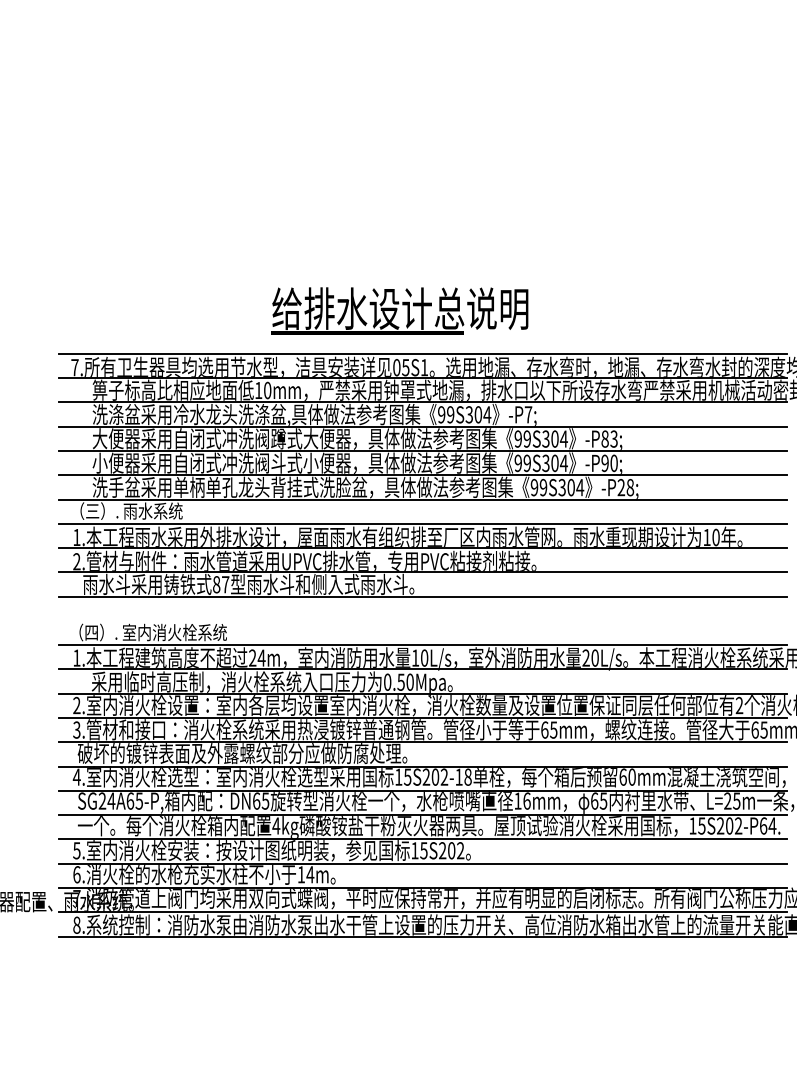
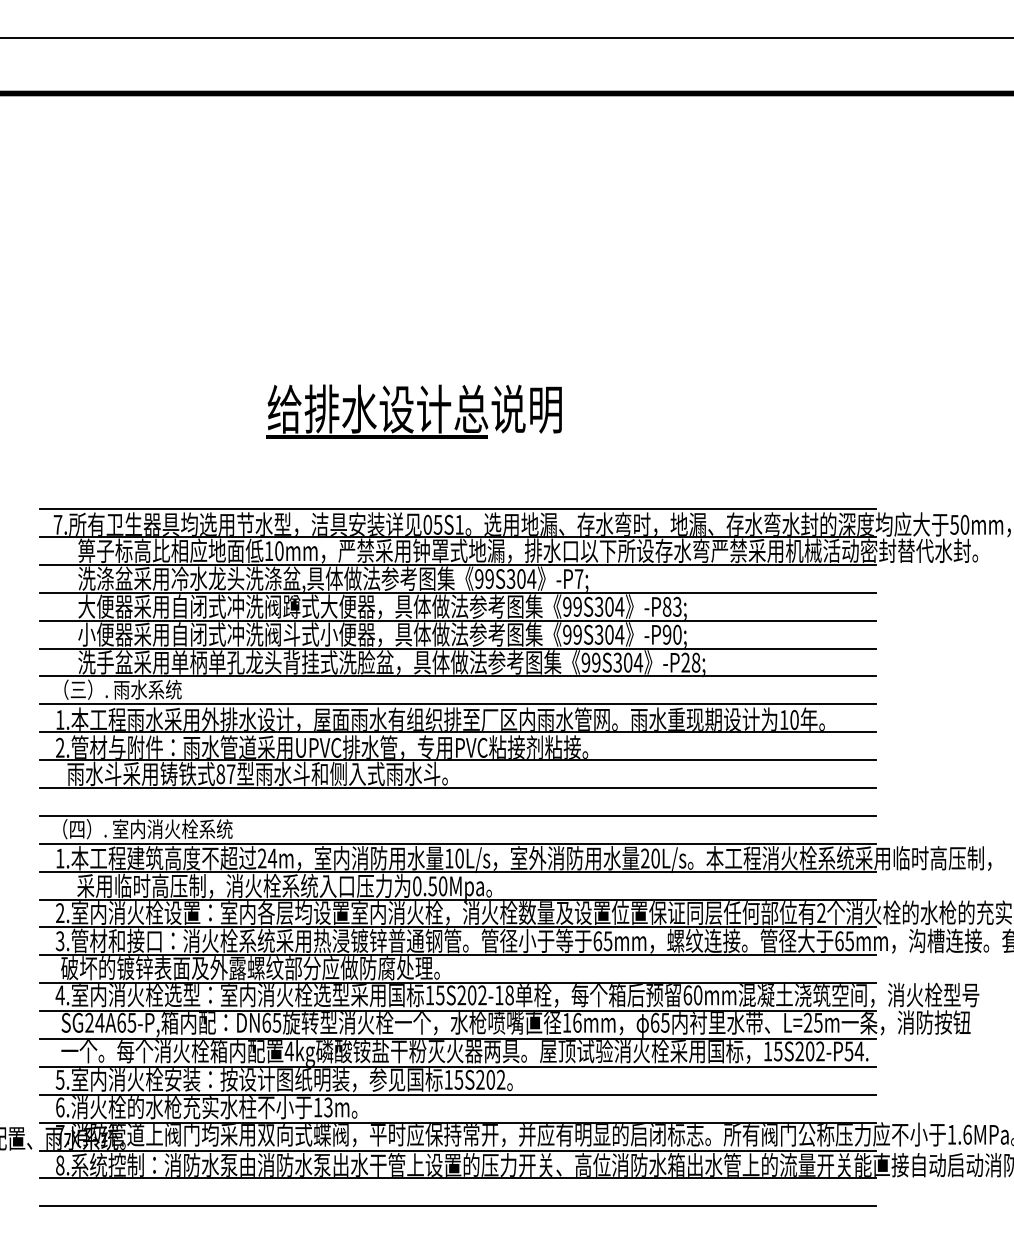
text: (399, 310) -> (413, 411), moved
line: (422, 620) -> (457, 815), added
text: (763, 826) -> (848, 1051), 15S202-P64. -> 15S202-P54.
text: (310, 874) -> (328, 1107), 14m -> 13m
line: (422, 960) -> (457, 1206), added

